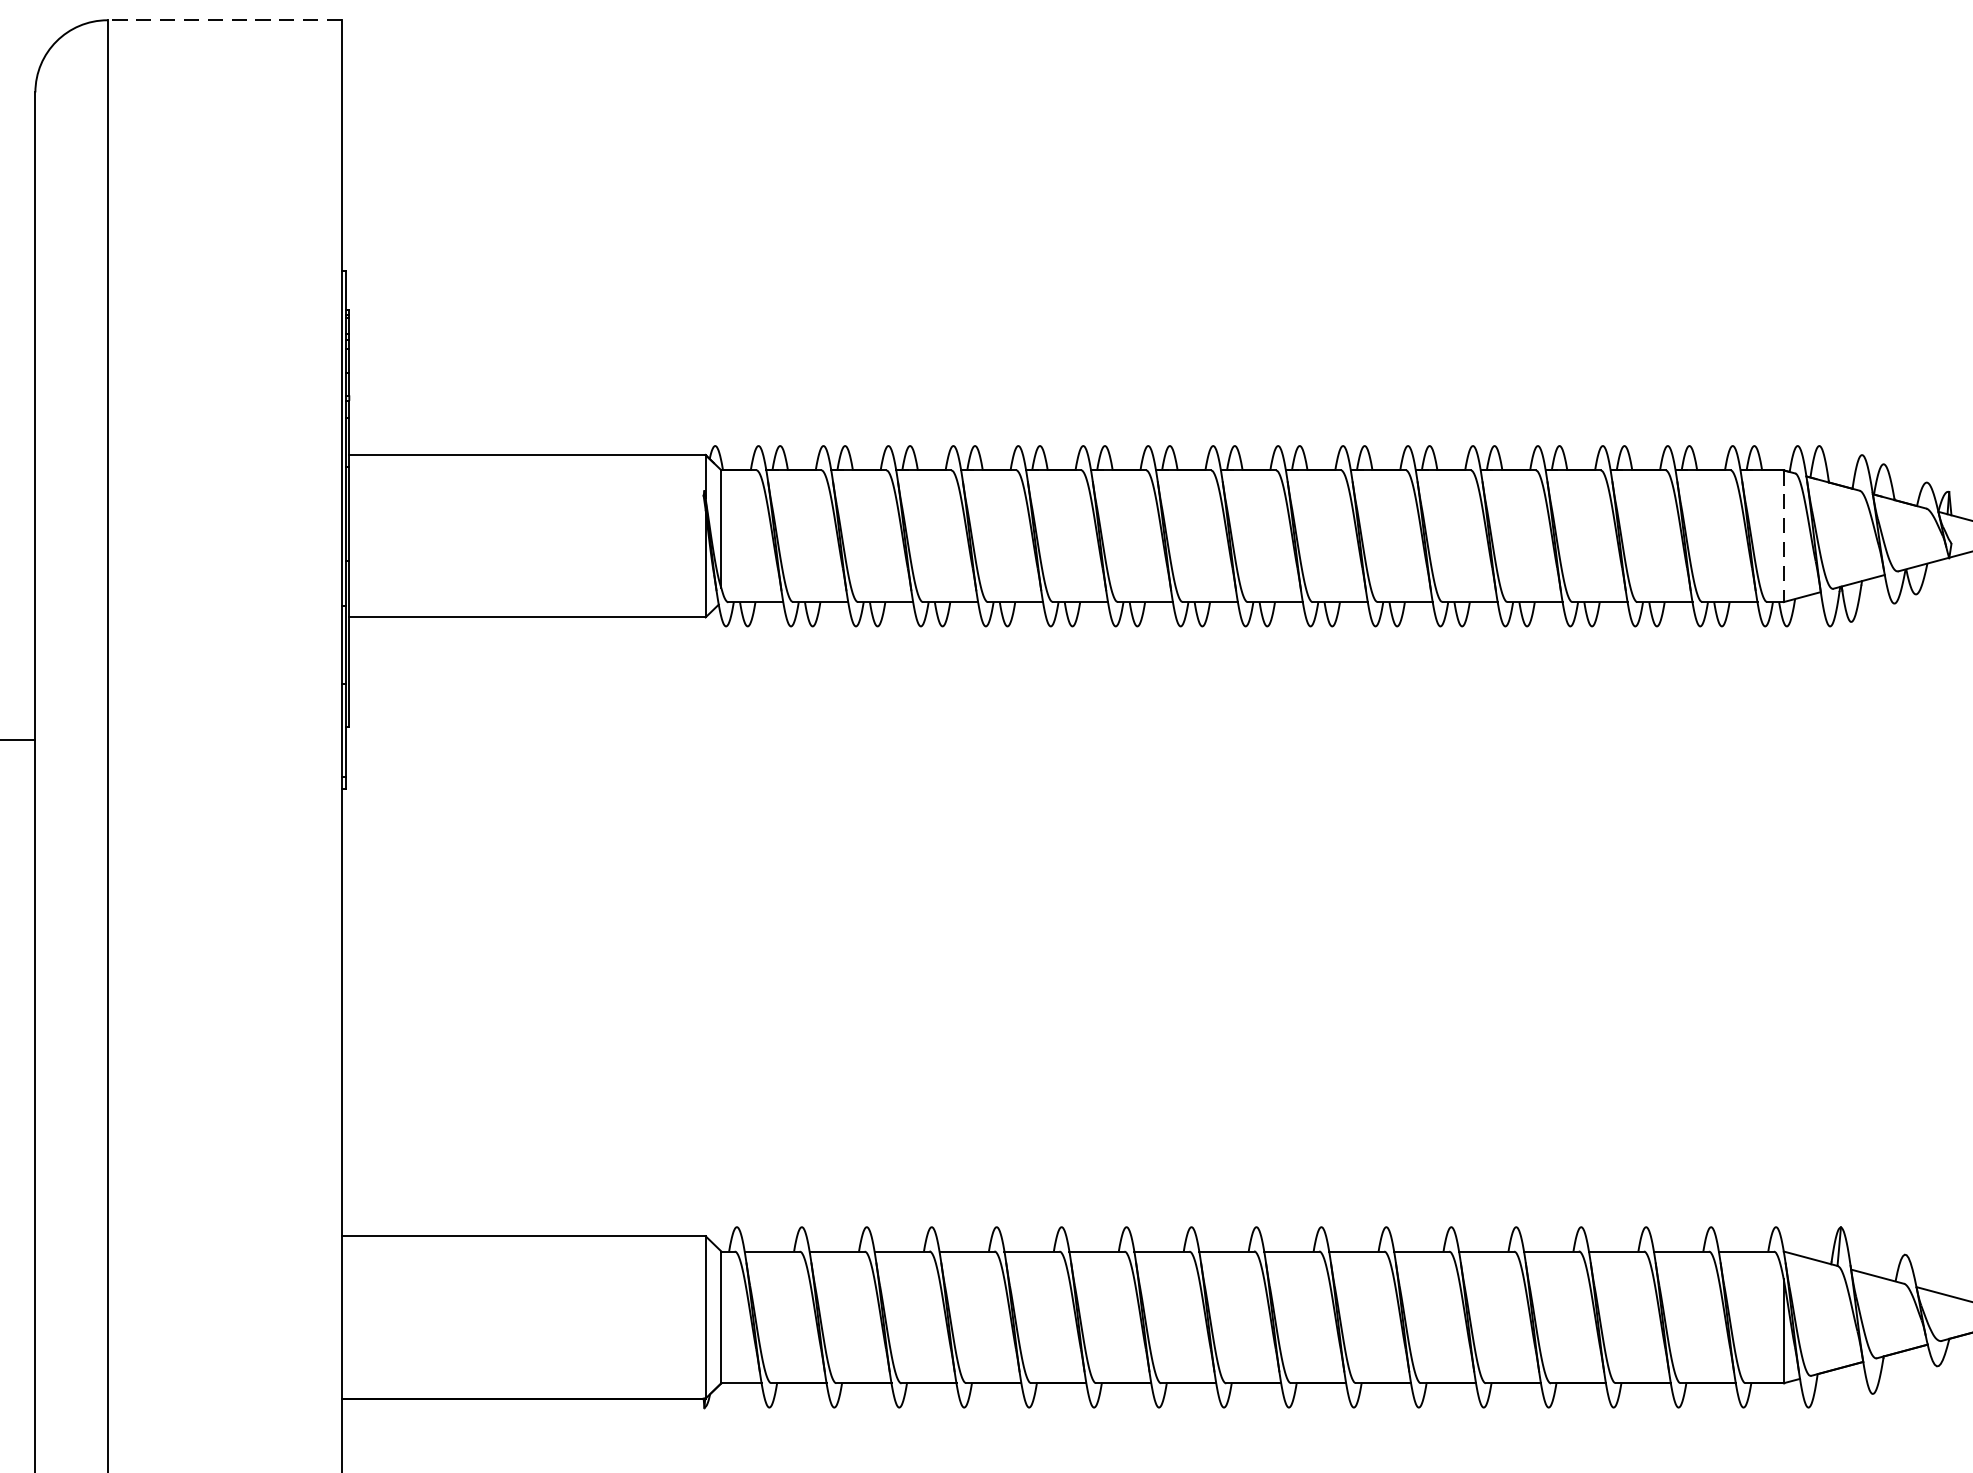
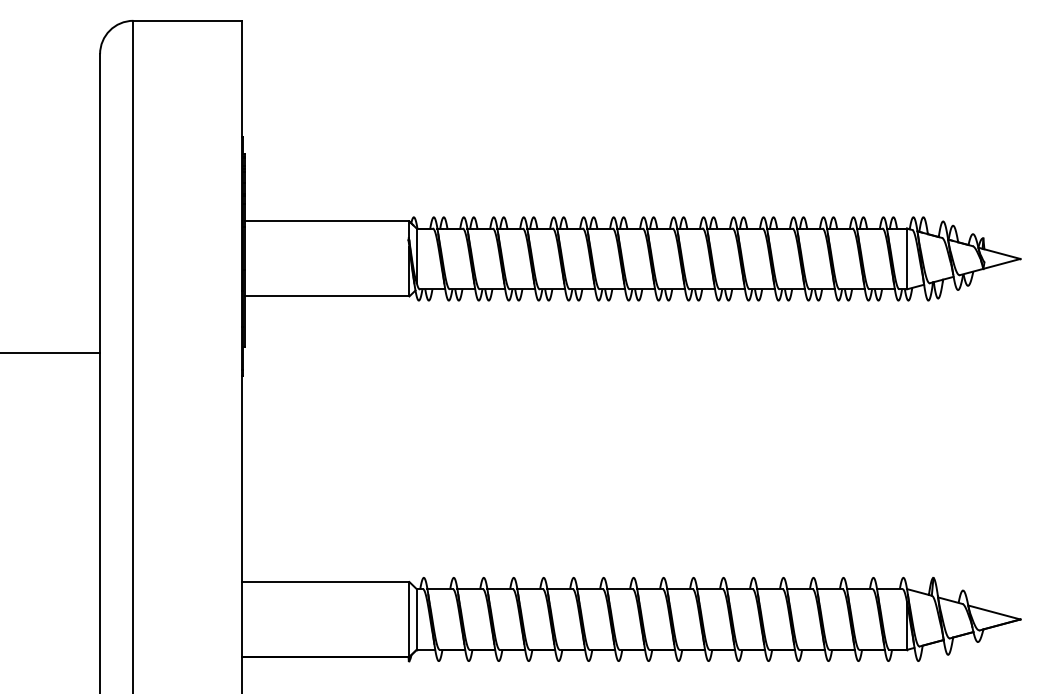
line: (224, 19) -> (187, 20), dashed -> solid
line: (1784, 537) -> (907, 259), dashed -> solid

